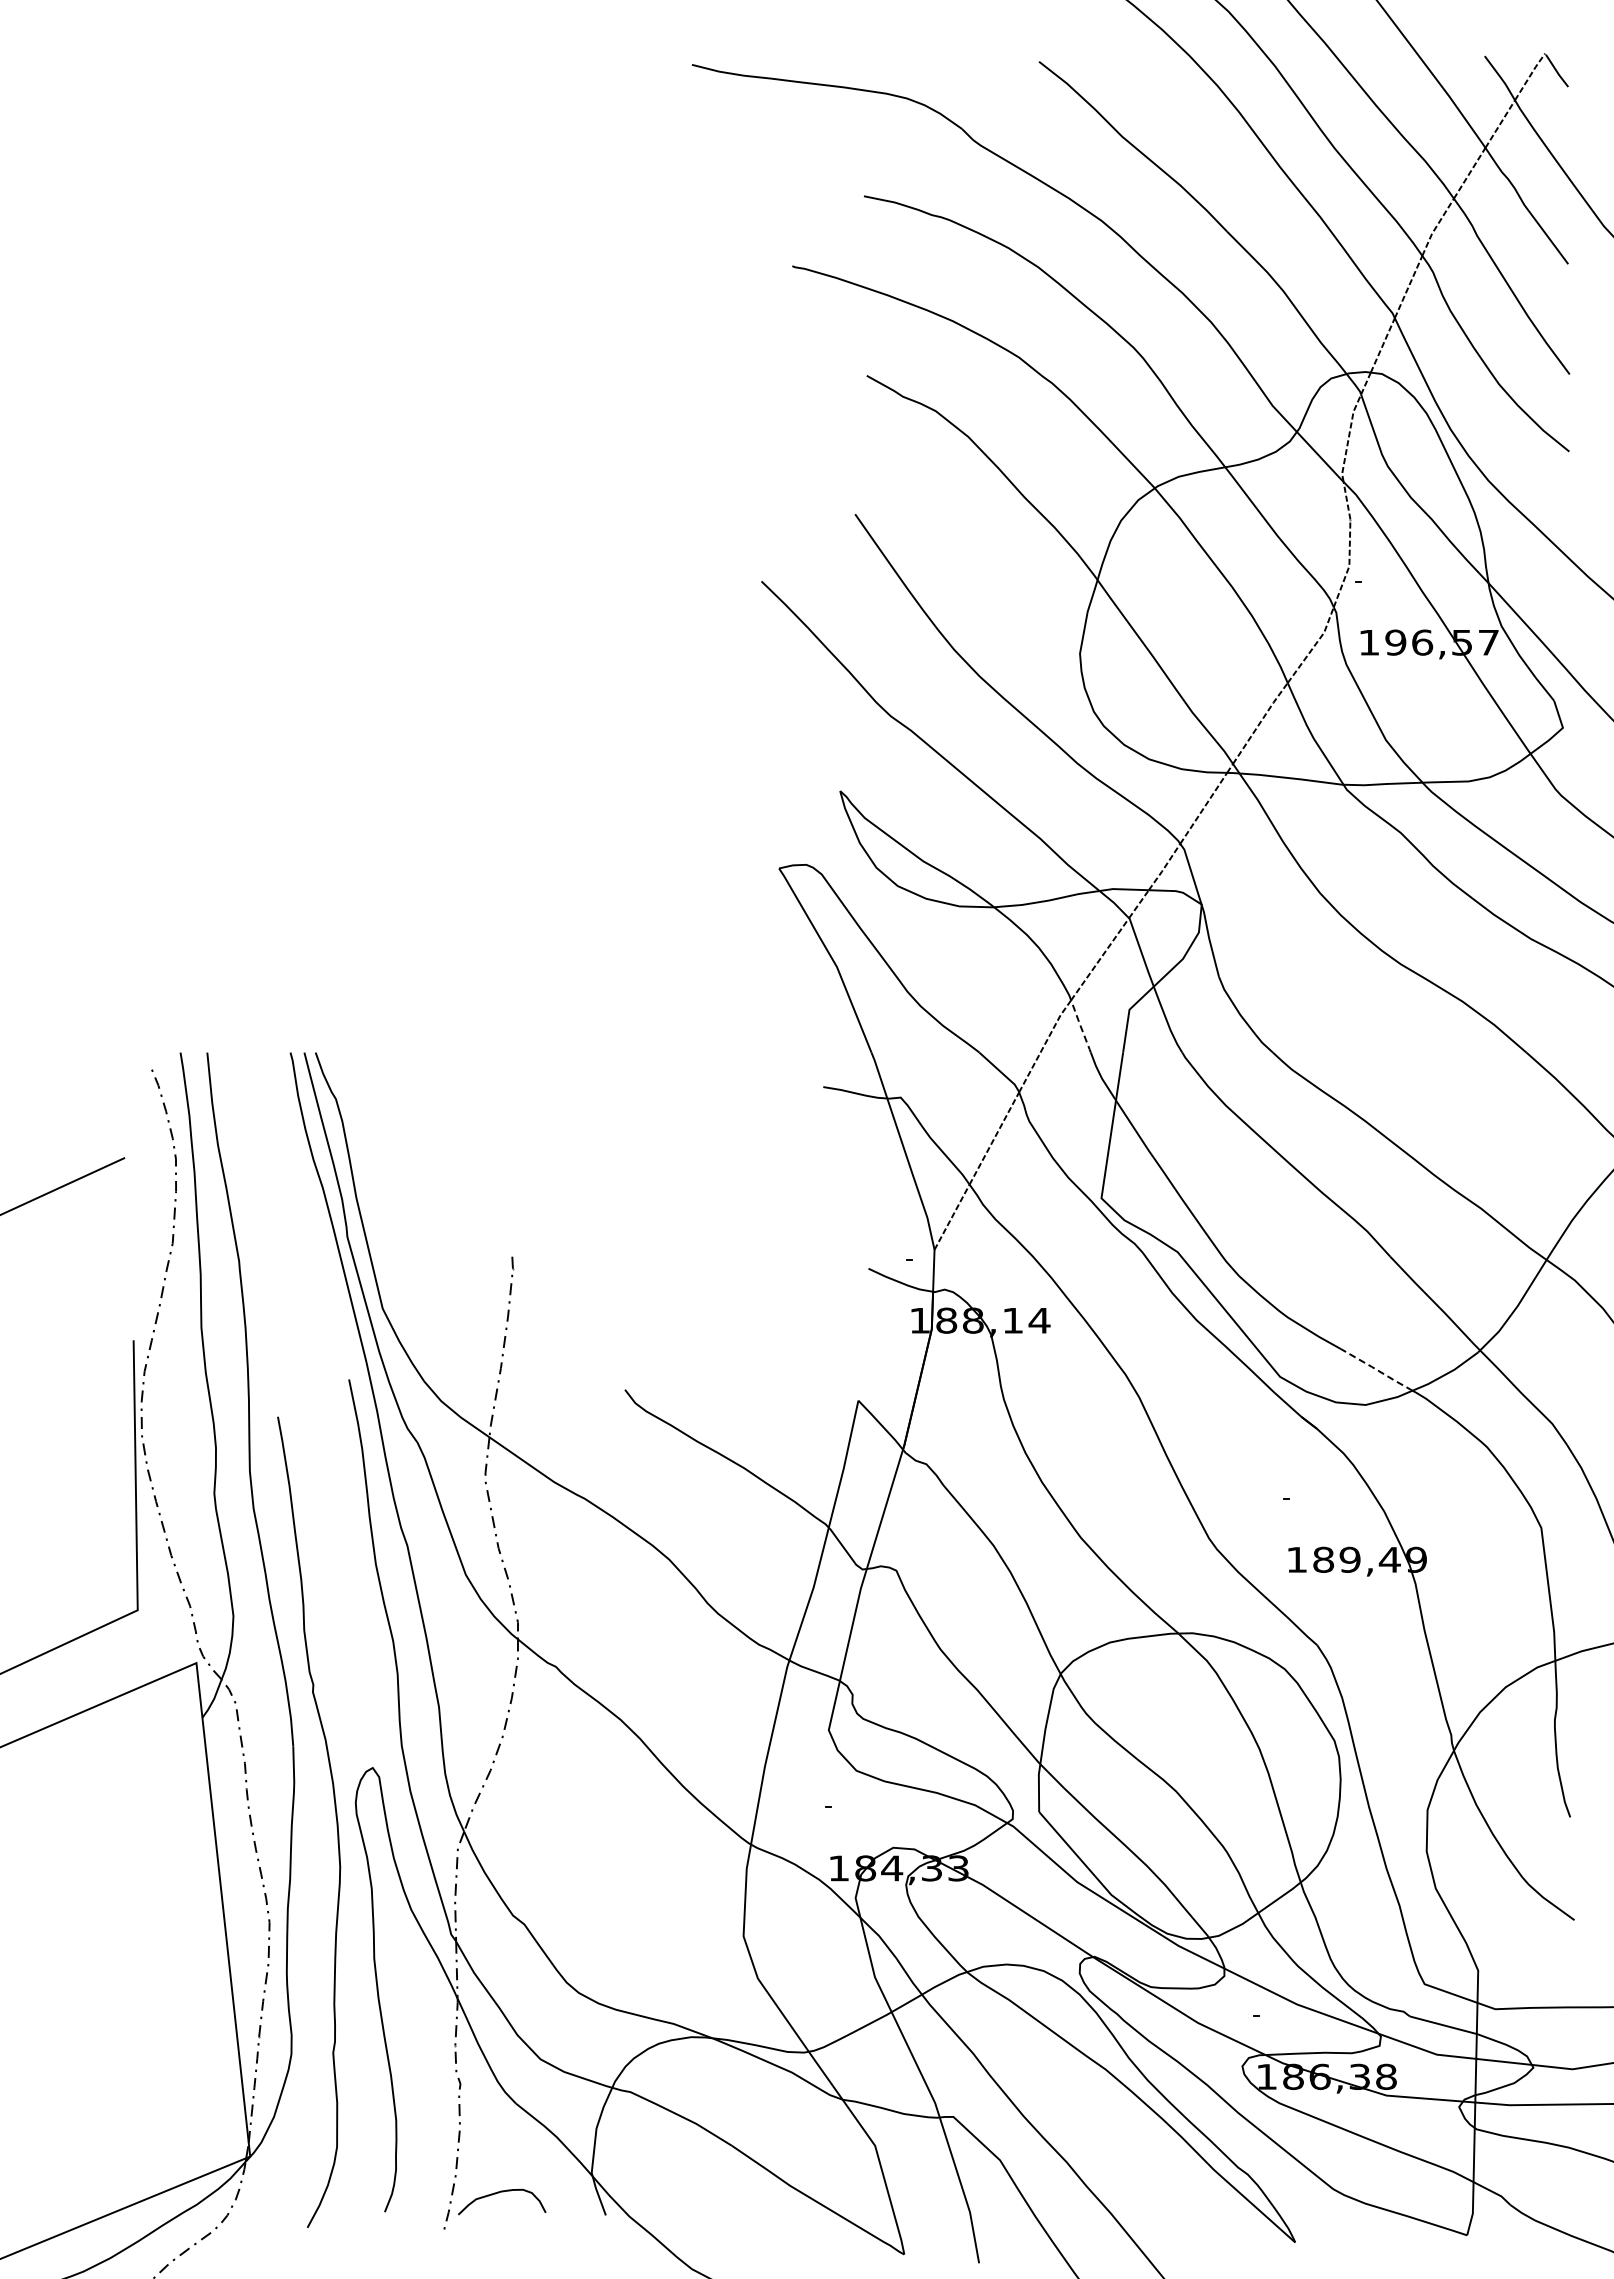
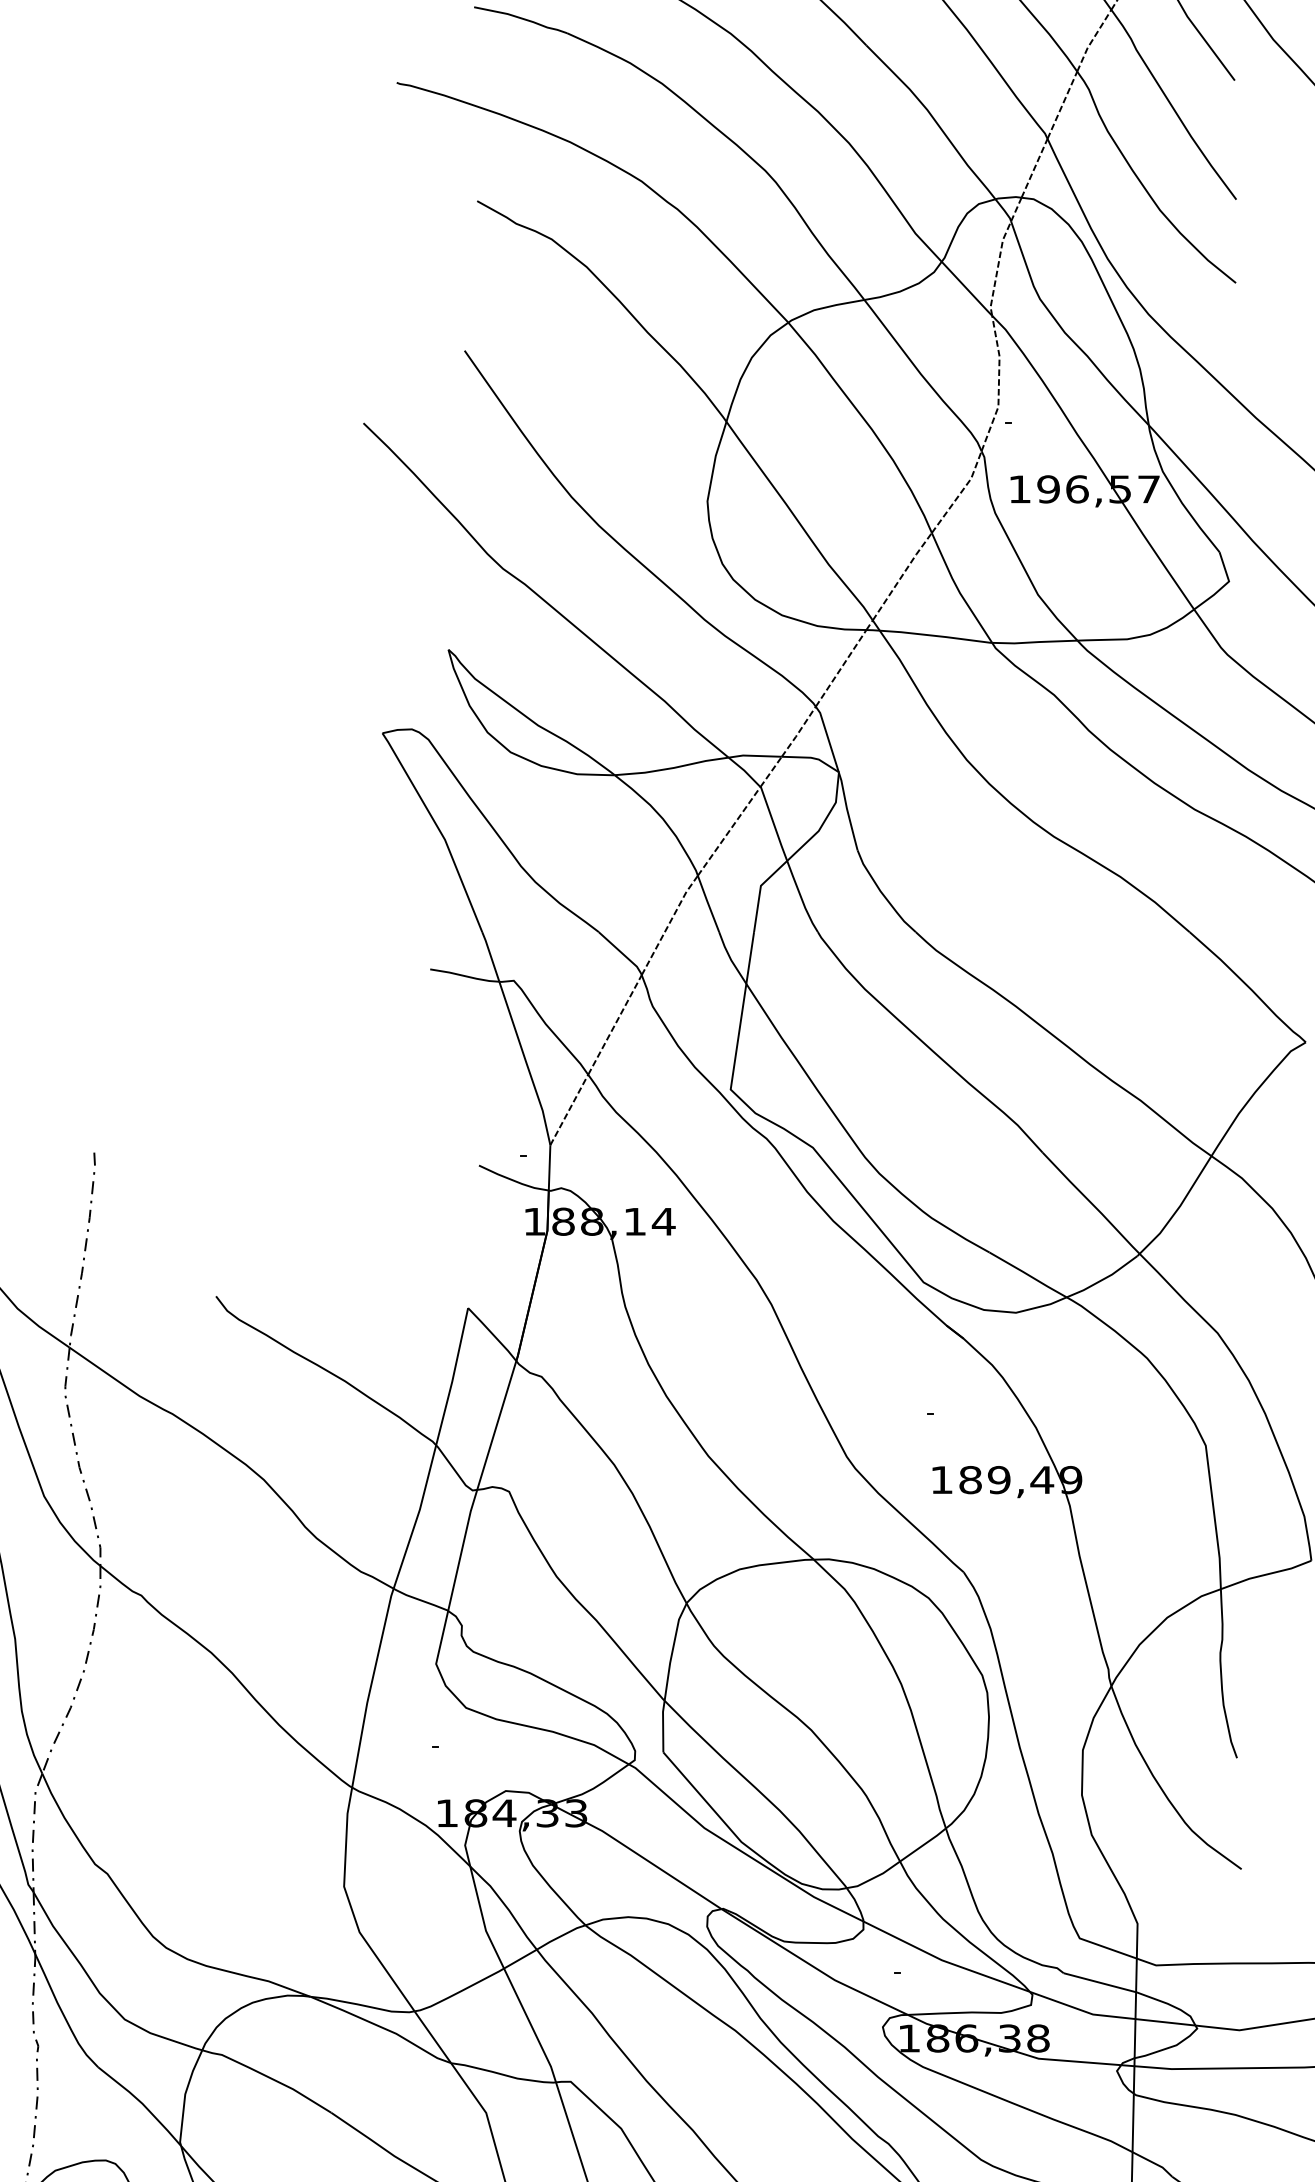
line: (1080, 1026) -> (708, 903), dashed -> solid
line: (1376, 1369) -> (1027, 1274), dashed -> solid

